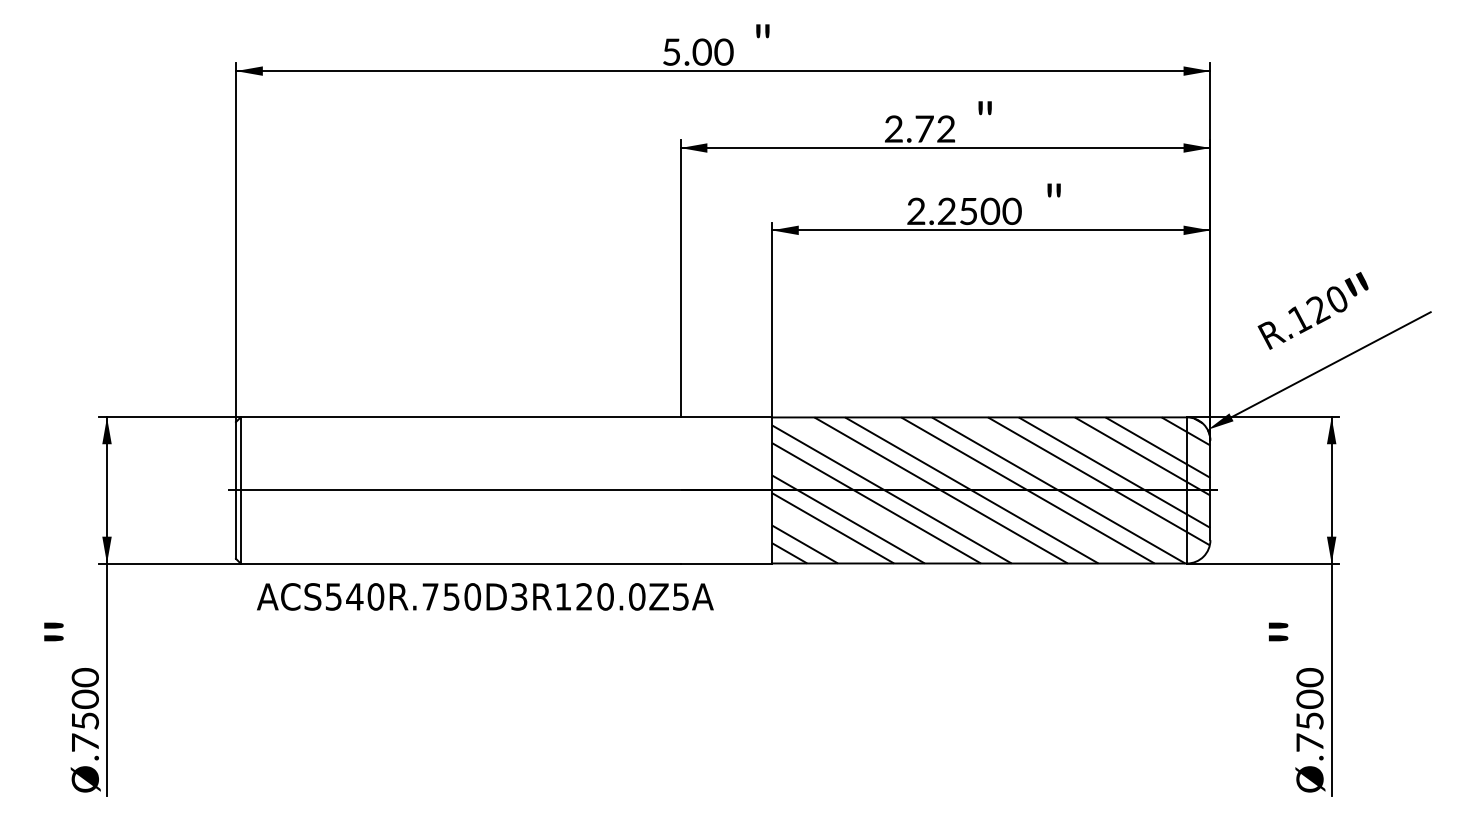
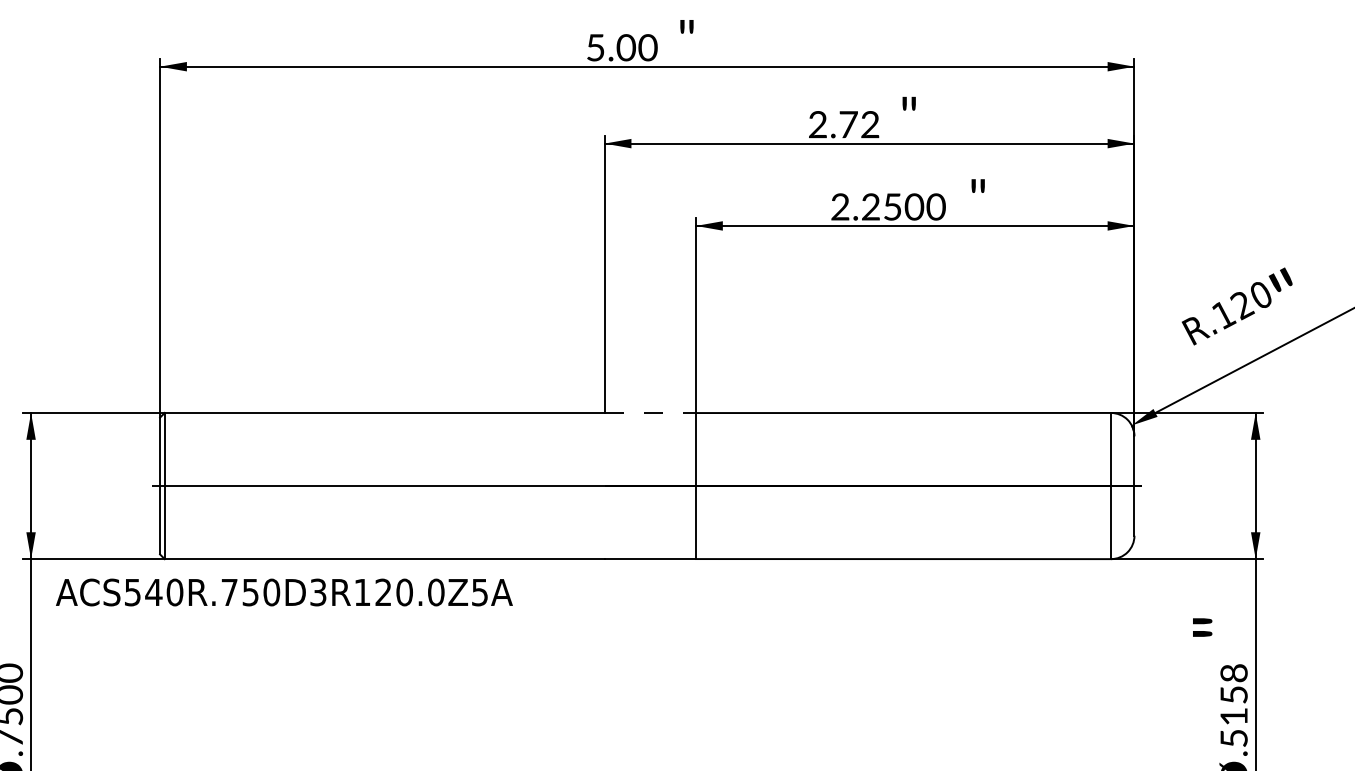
line: (726, 417) -> (650, 413), solid -> dashed
hatch: (990, 490) -> (914, 486), removed
text: (485, 596) -> (284, 592), moved
text: (1309, 709) -> (1233, 705), .7500 -> .5158

